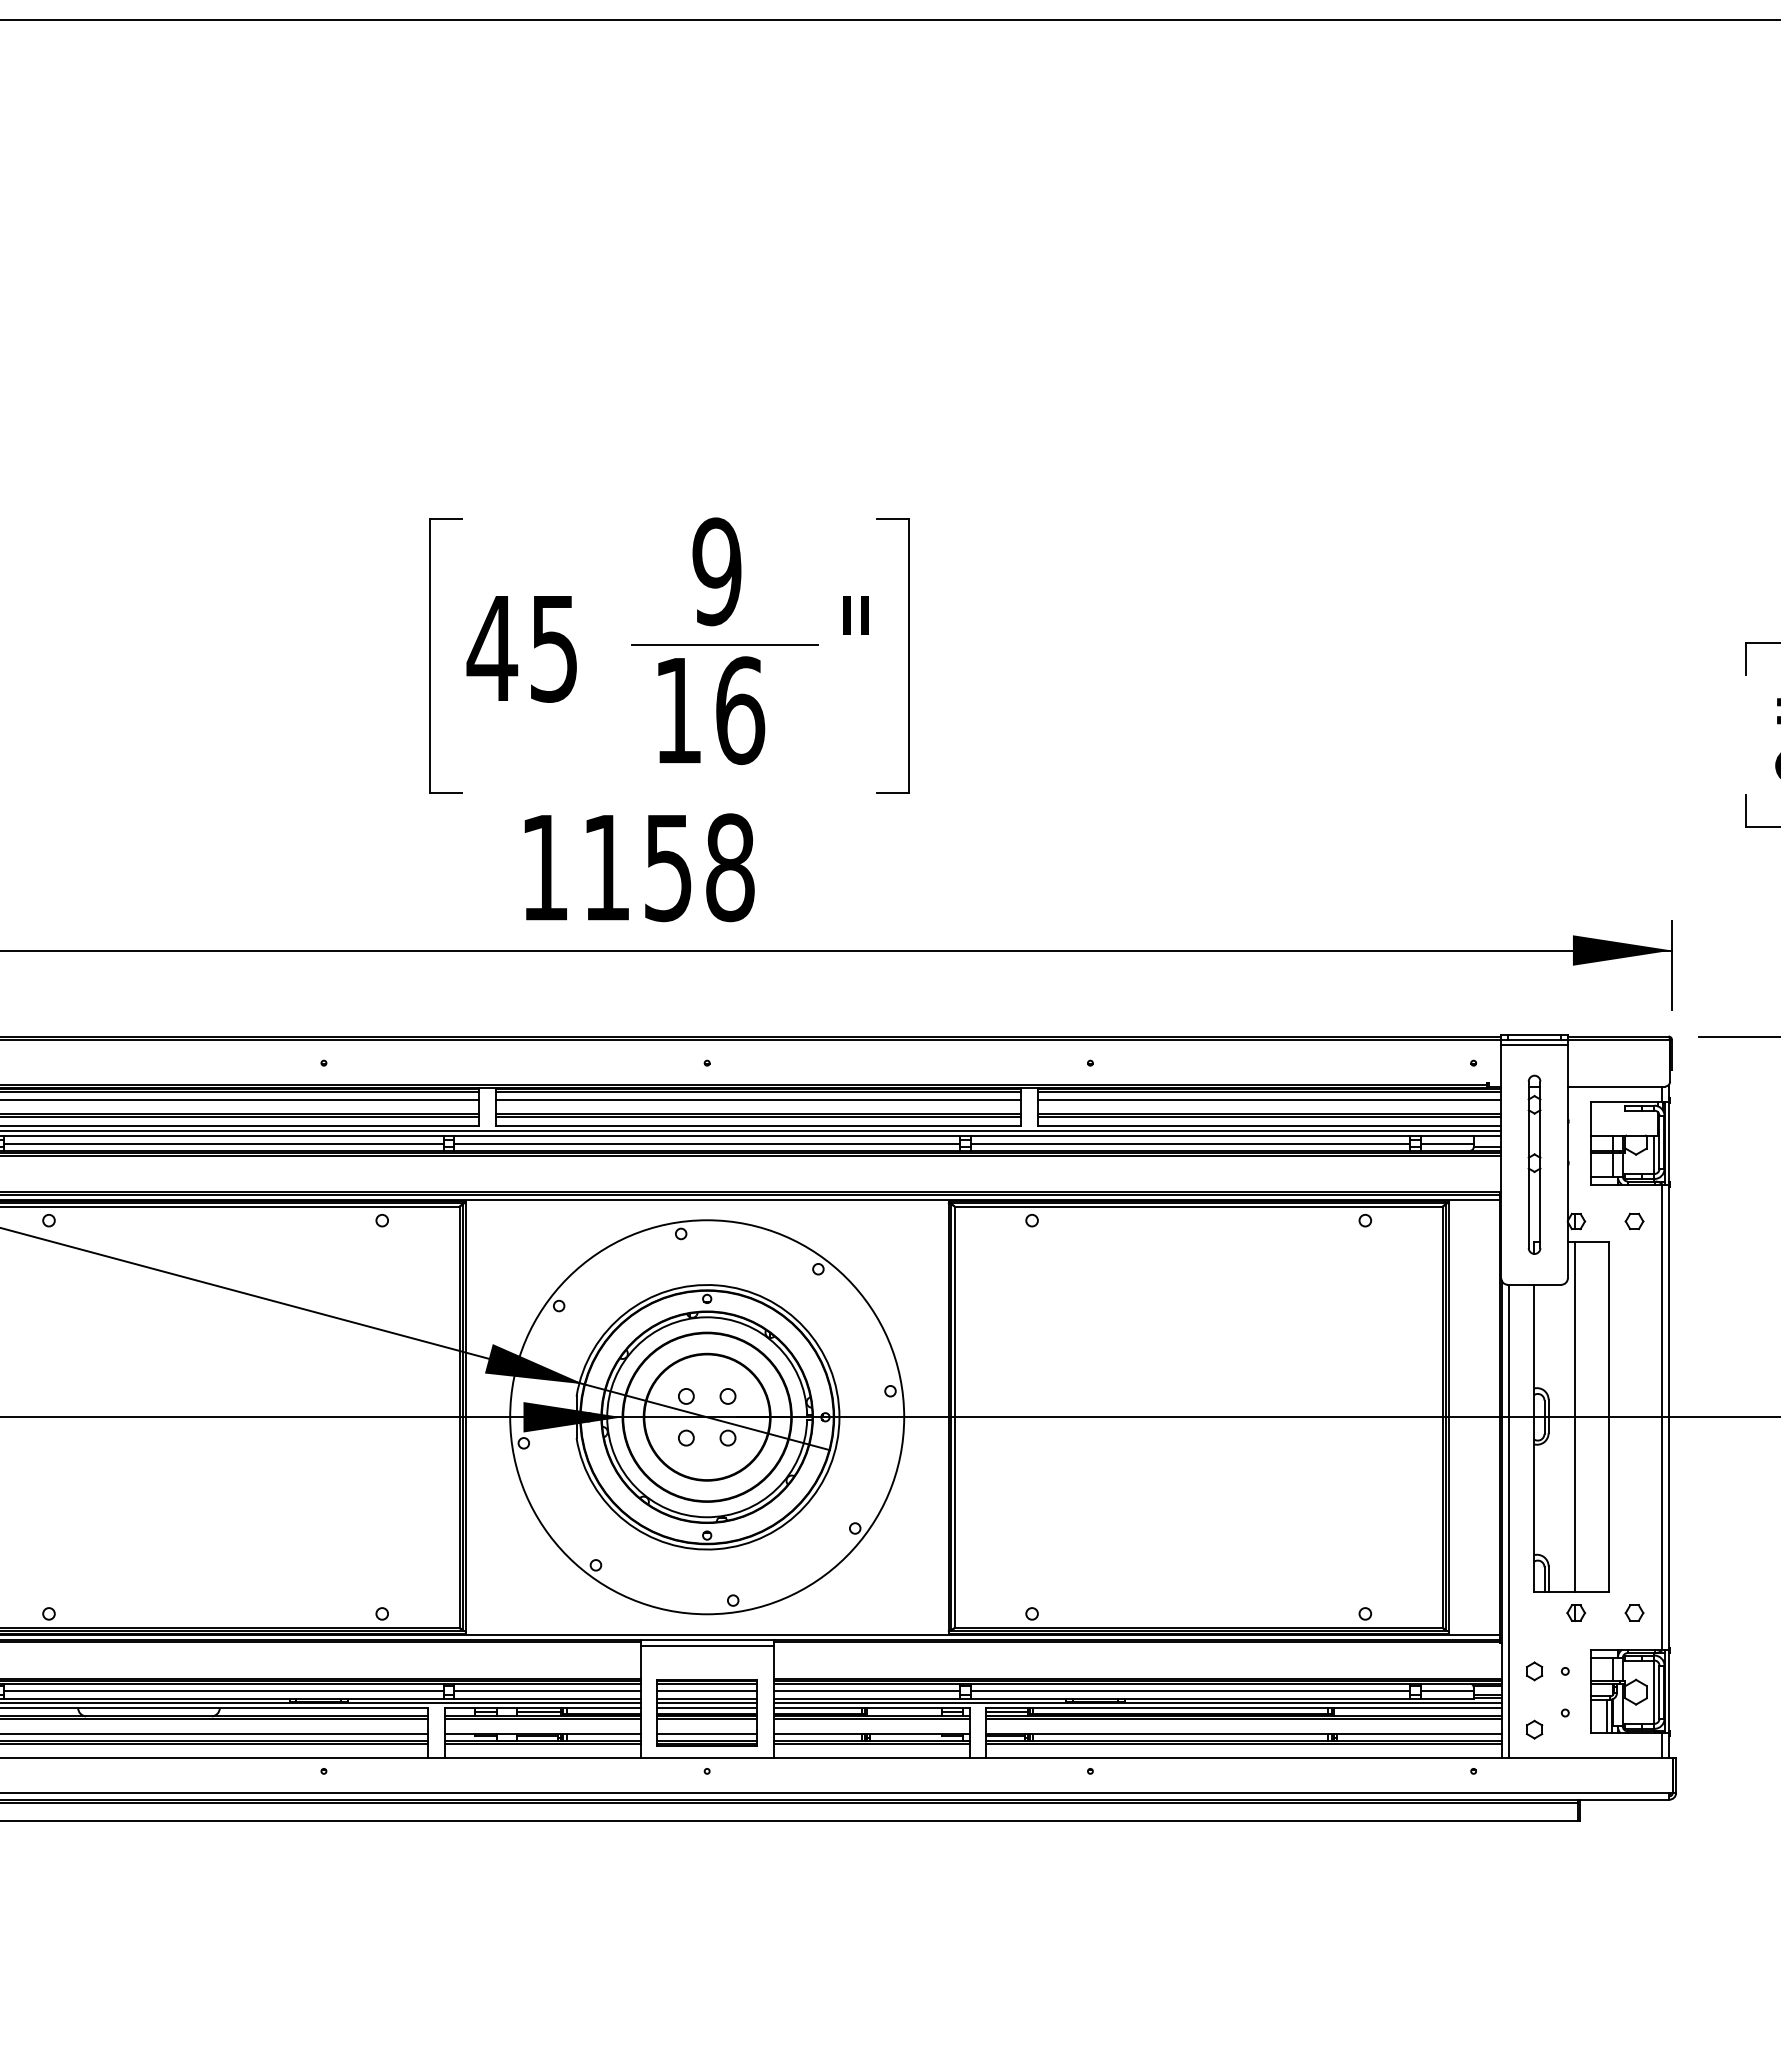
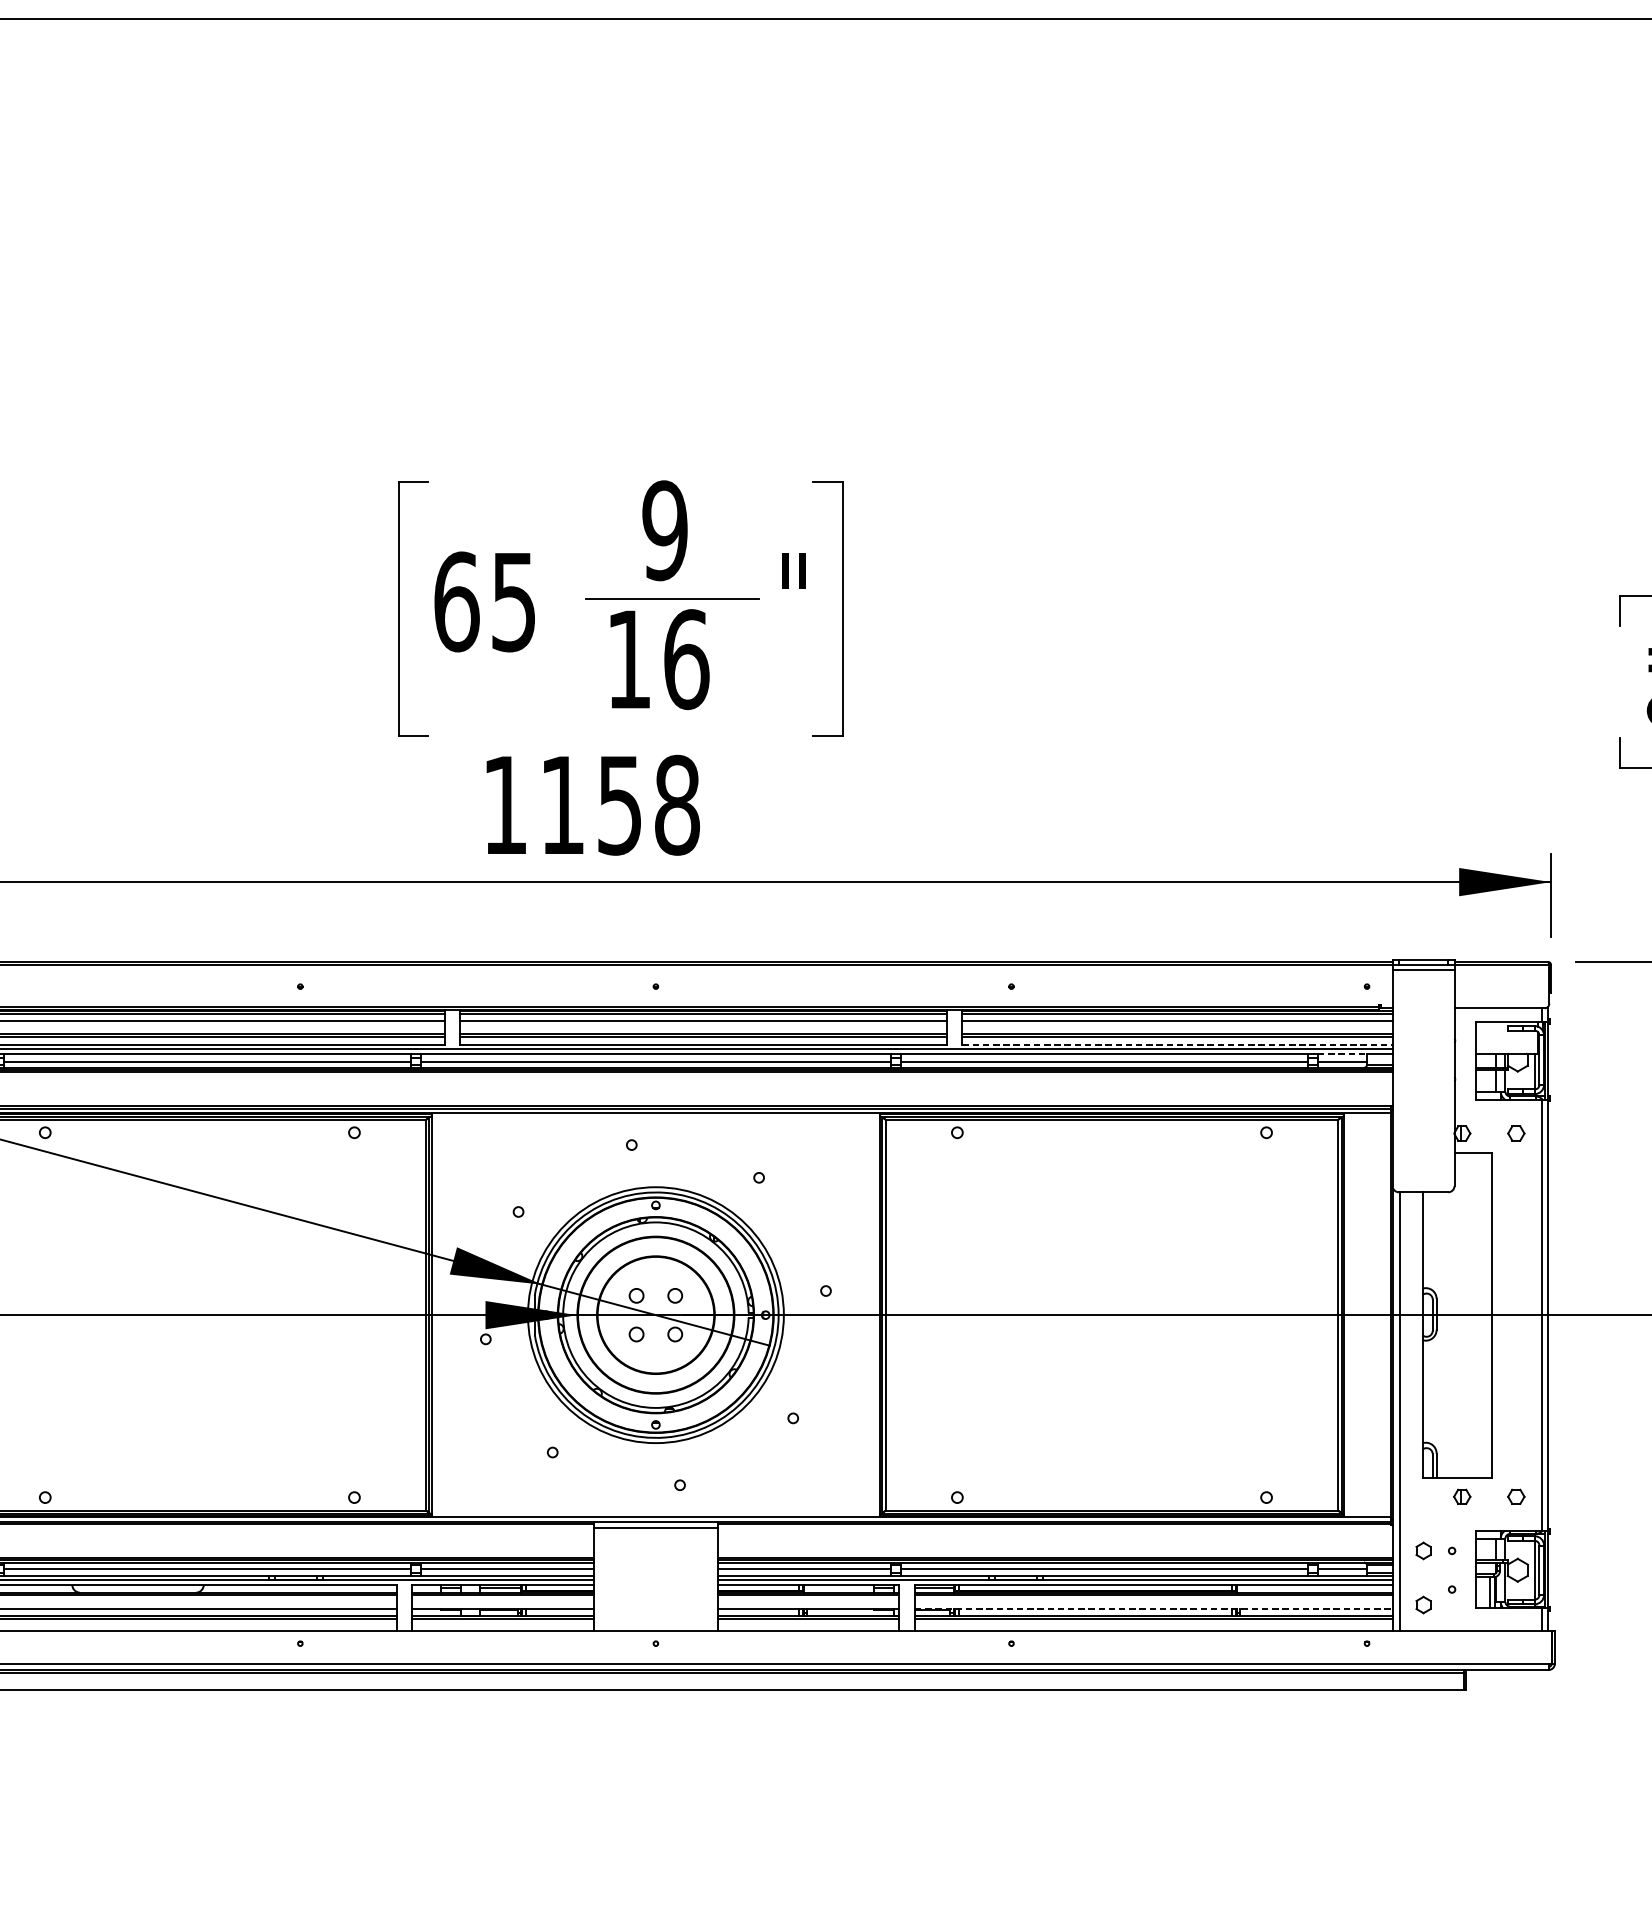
text: (492, 648) -> (456, 601), 45 -> 65
line: (1269, 1125) -> (1177, 1044), solid -> dashed
line: (1447, 1135) -> (1342, 1053), solid -> dashed
part: (1534, 1164) -> (1423, 1080), removed
circle: (707, 1417) -> (656, 1315), size x0.7
line: (1575, 1417) -> (1461, 1315), removed
part: (706, 1712) -> (655, 1589), removed
line: (1244, 1733) -> (1154, 1608), solid -> dashed

